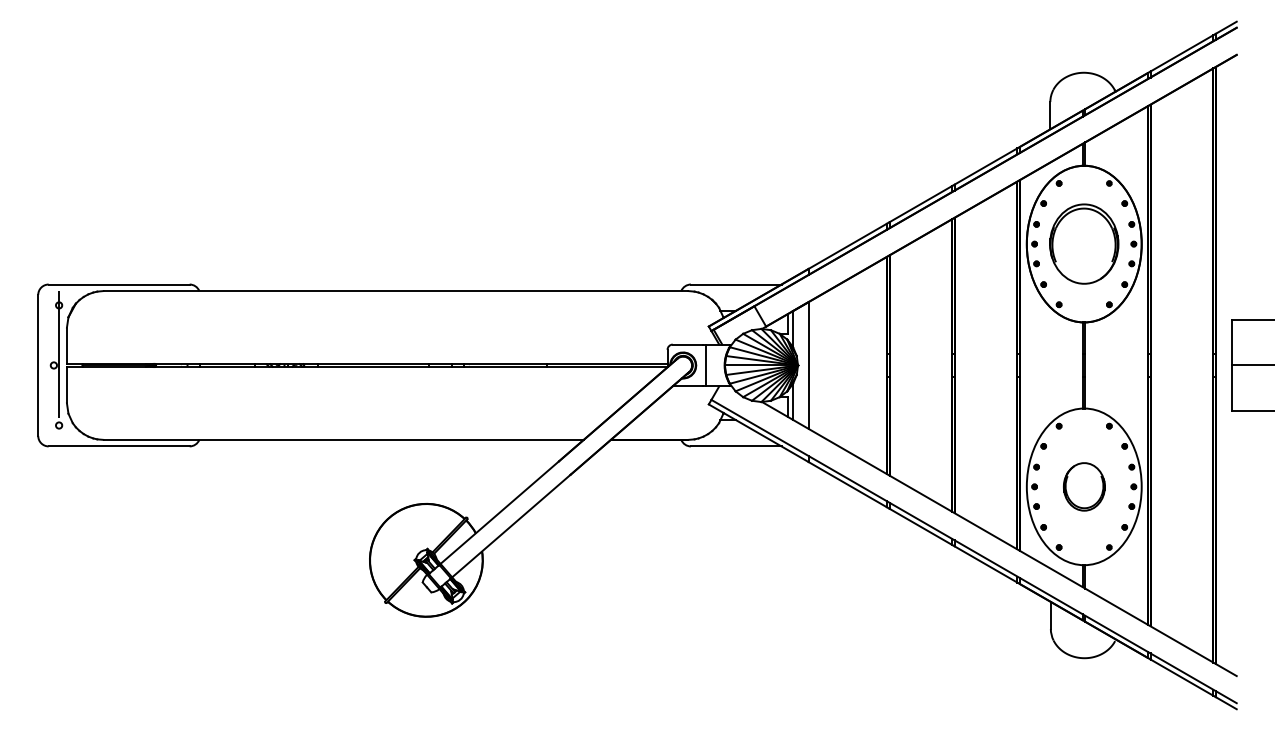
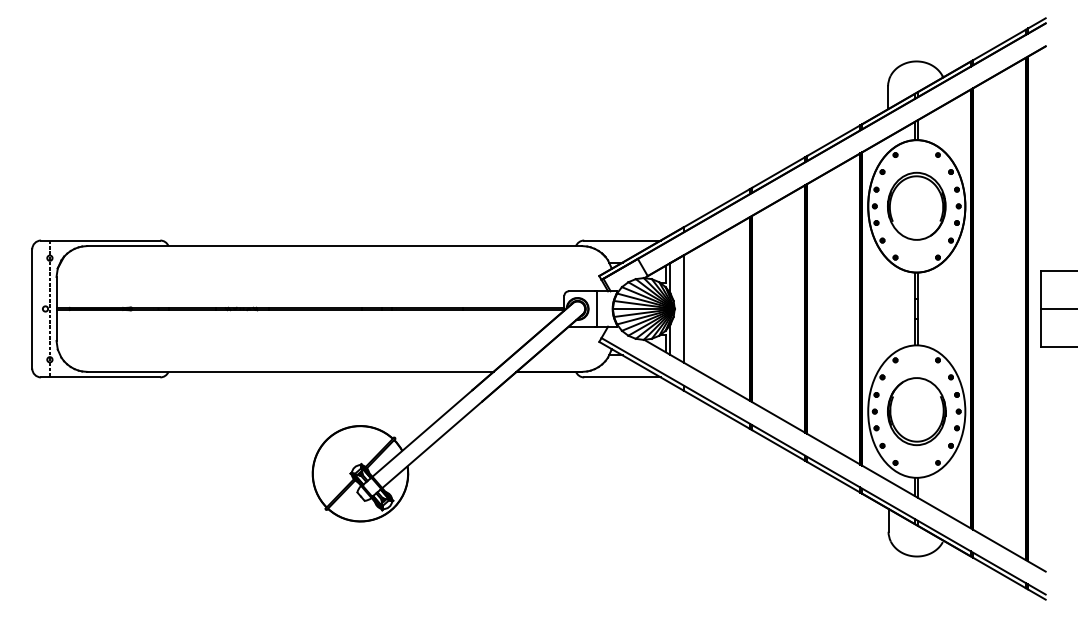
part: (1084, 486) -> (916, 411), size x1.67

